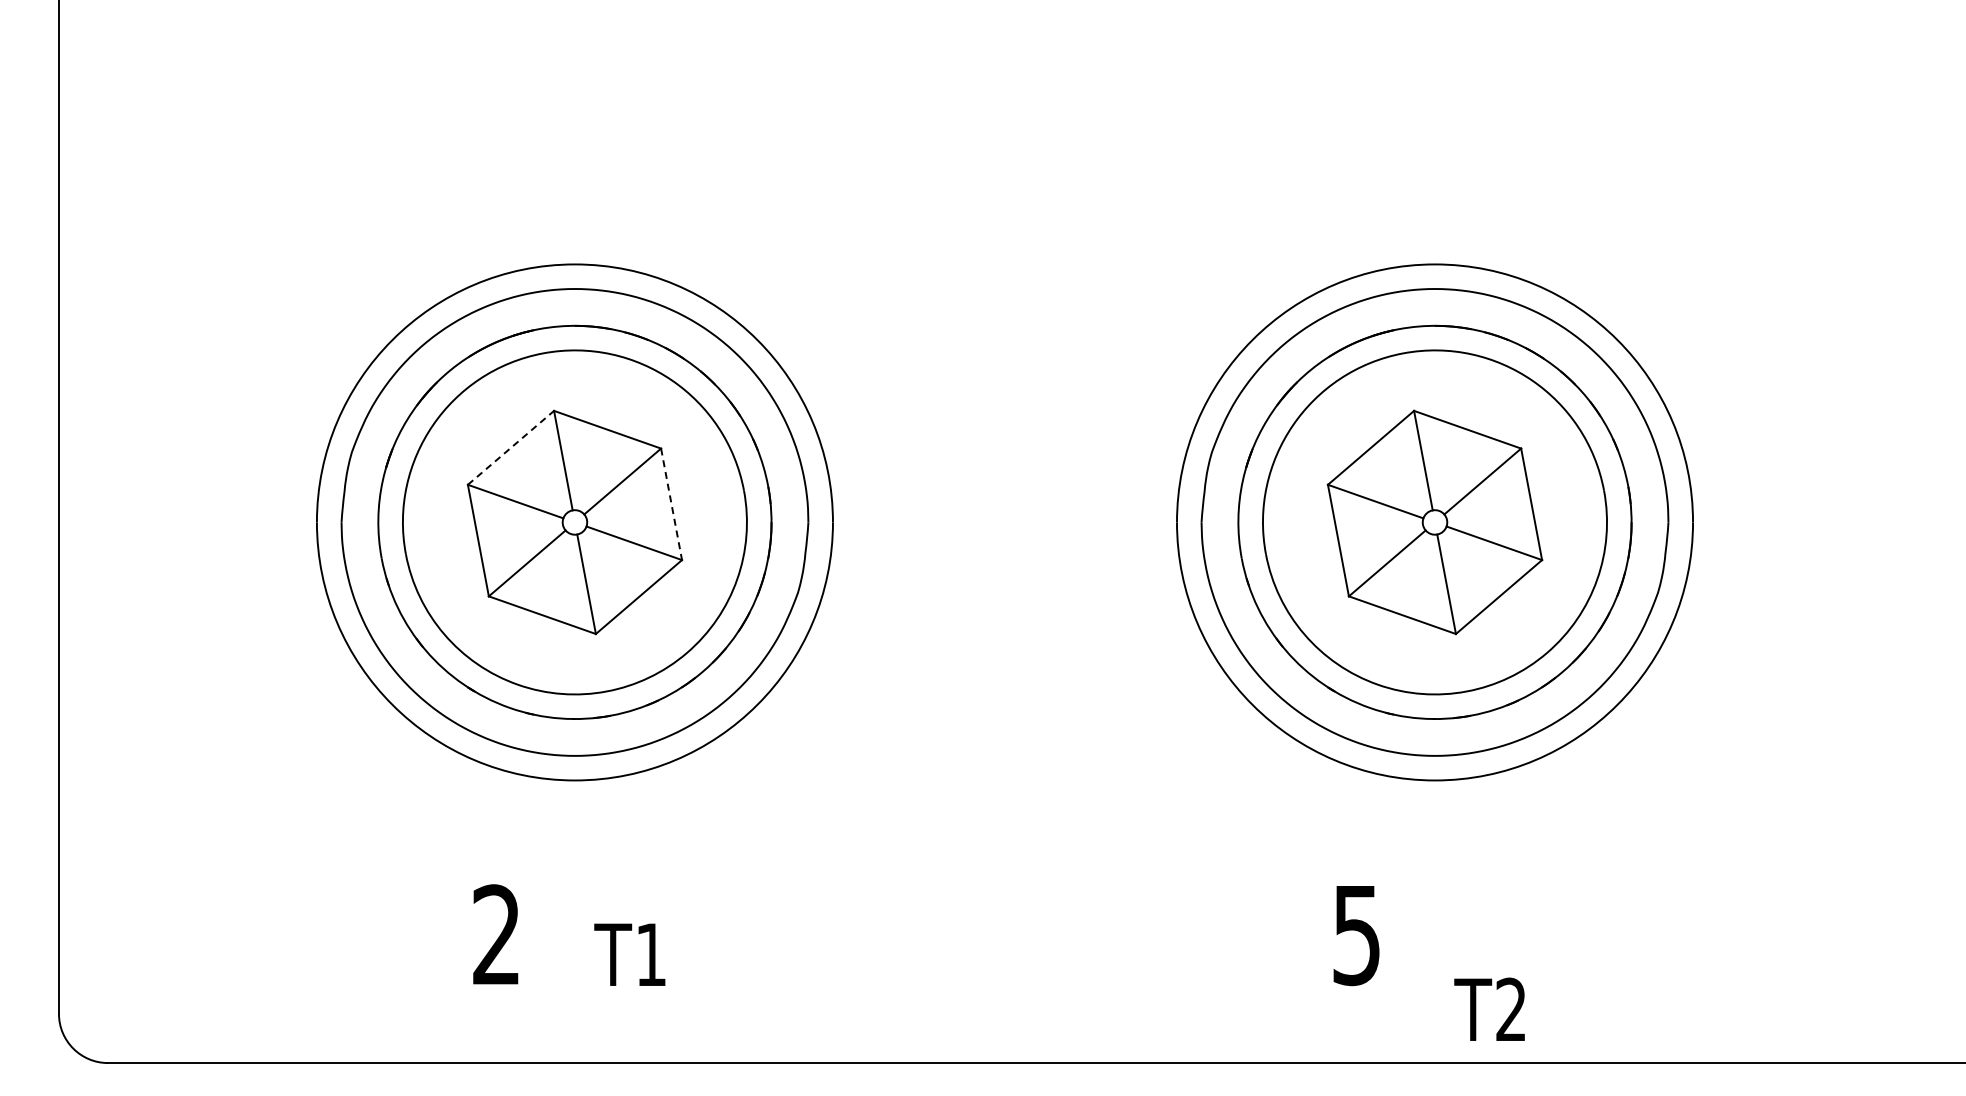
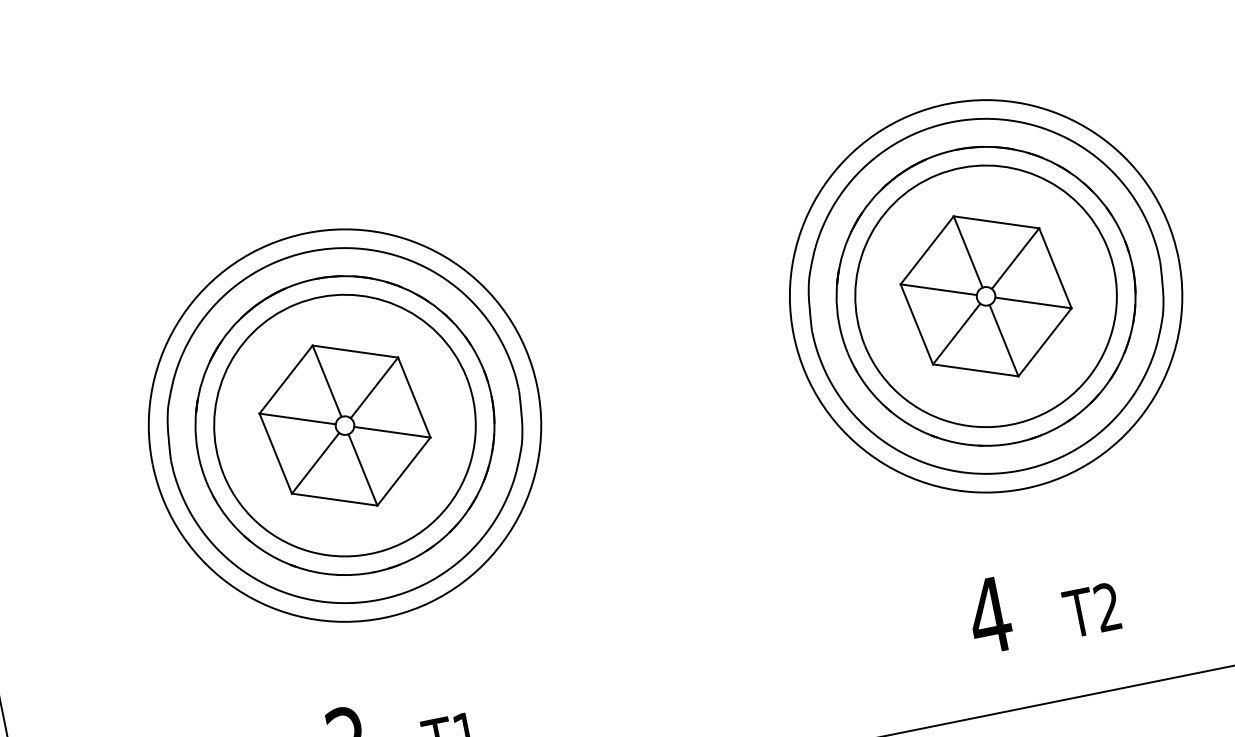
line: (510, 447) -> (285, 379), dashed -> solid
line: (671, 504) -> (414, 397), dashed -> solid
text: (1356, 936) -> (989, 616), 5 -> 4
text: (1489, 1008) -> (1091, 609), moved

